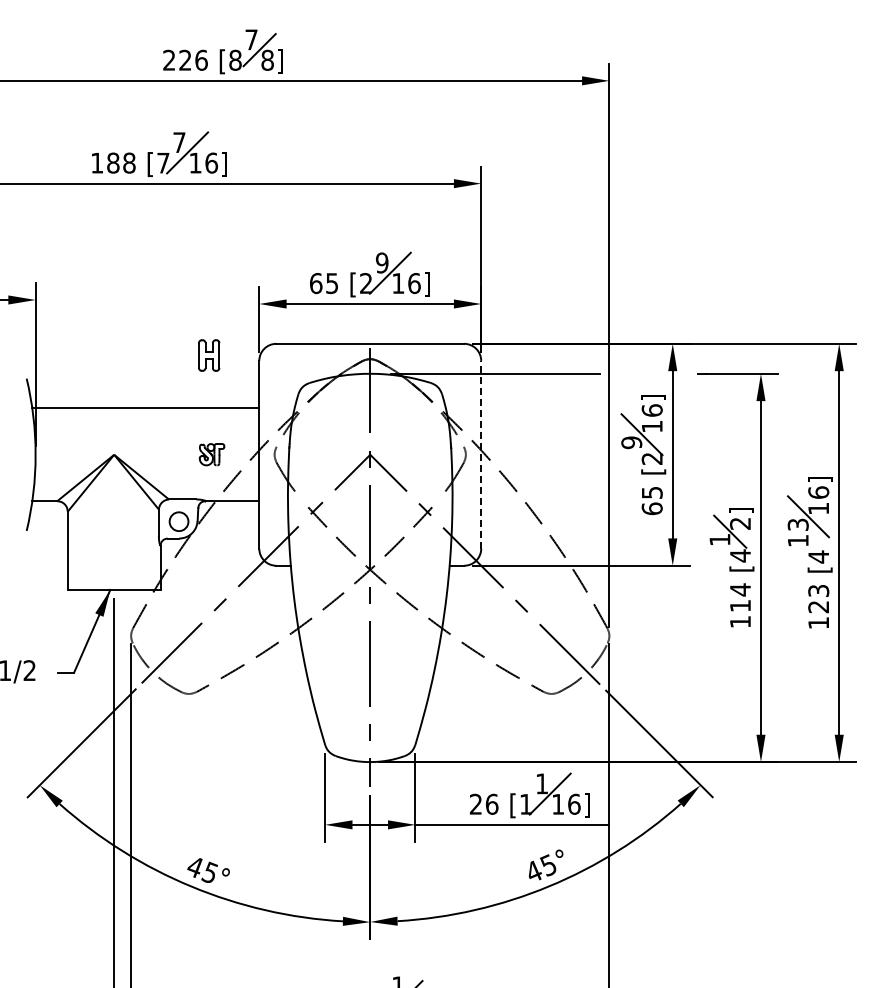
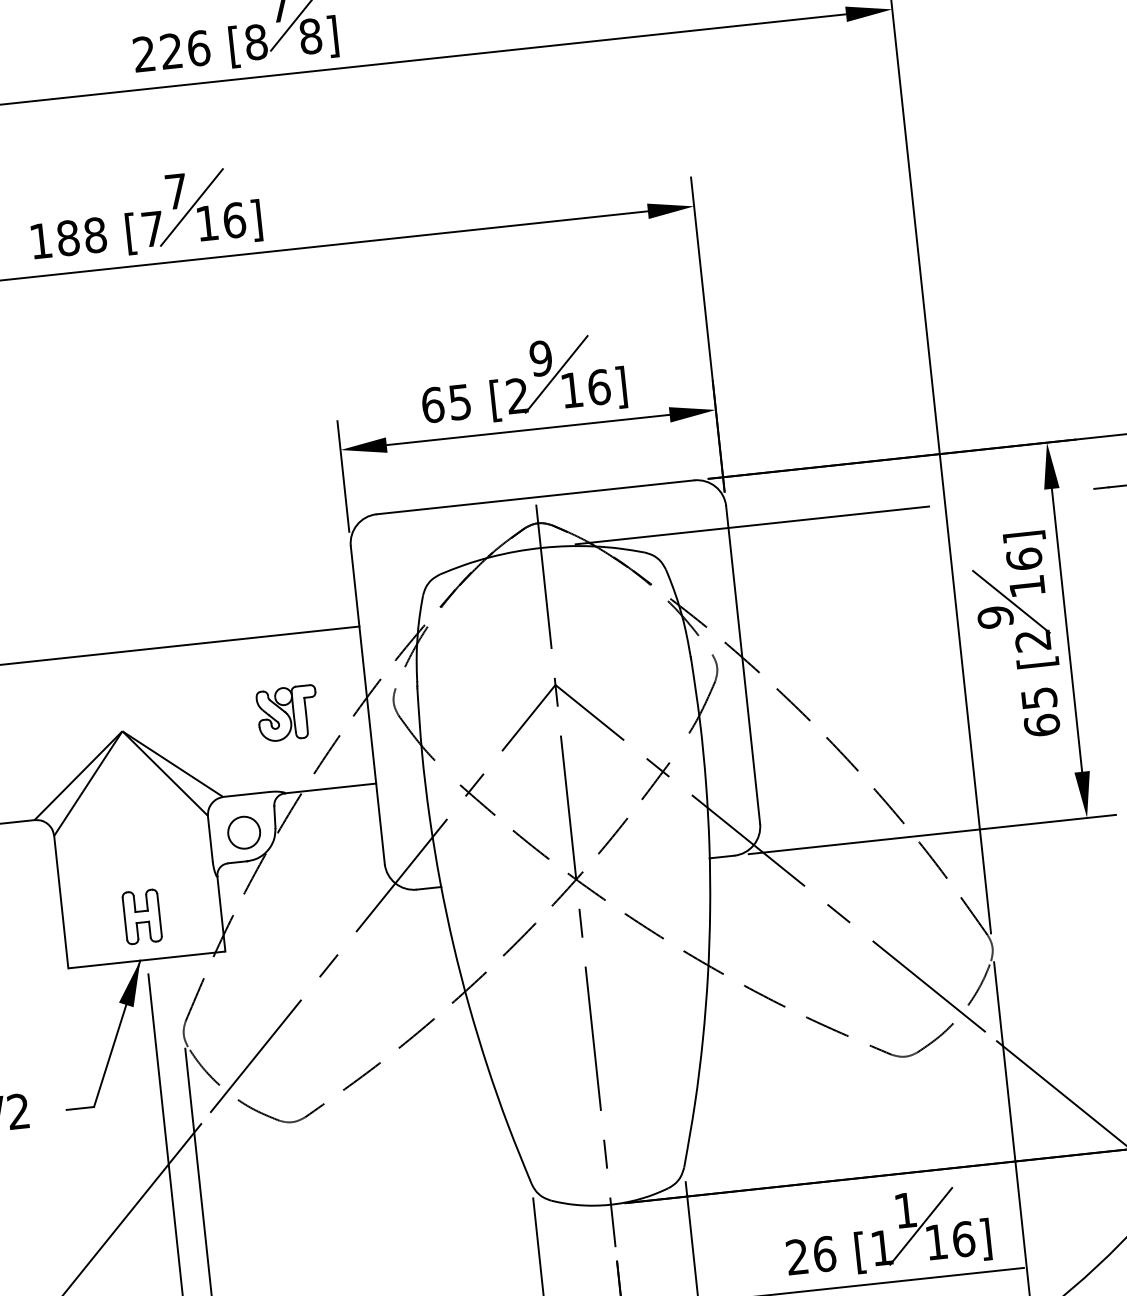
part: (209, 355) -> (142, 916), moved
part: (211, 454) -> (286, 713), size x1.43
line: (481, 454) -> (743, 664), dashed -> solid

